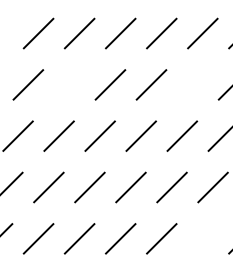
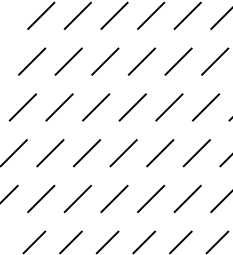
line: (69, 84) -> (68, 61), added
line: (192, 84) -> (178, 61), added
line: (202, 238) -> (187, 198), added

